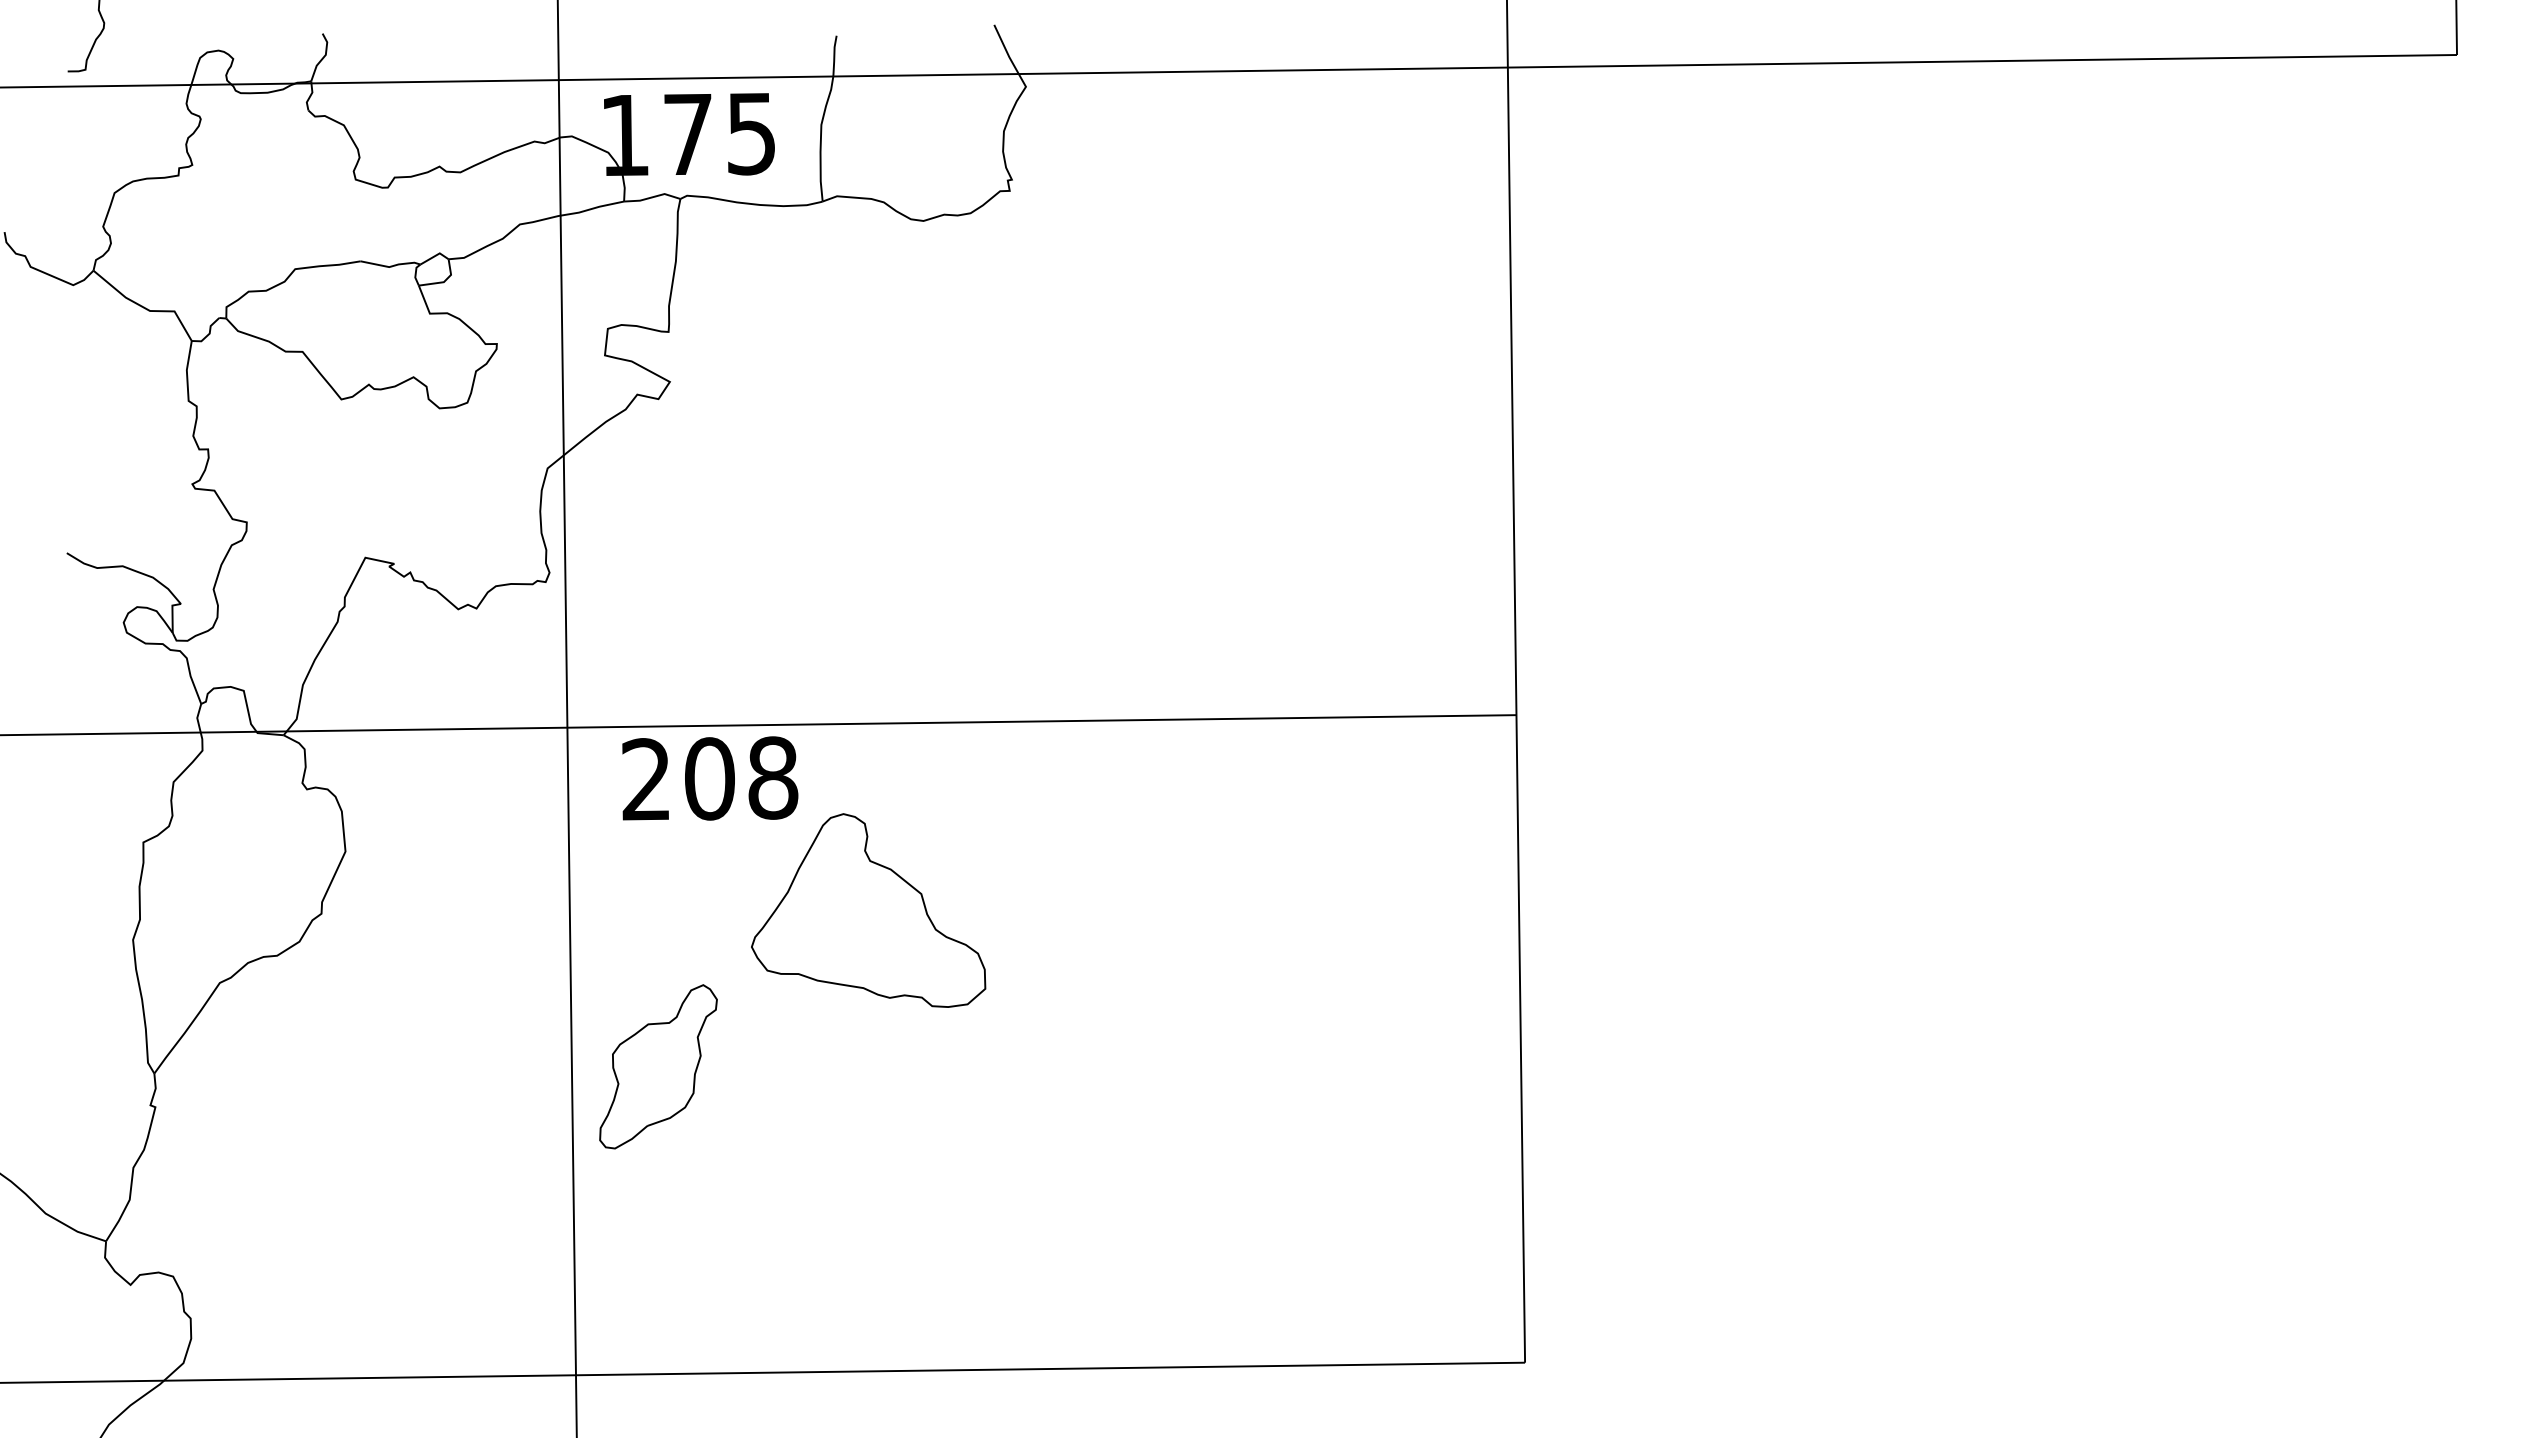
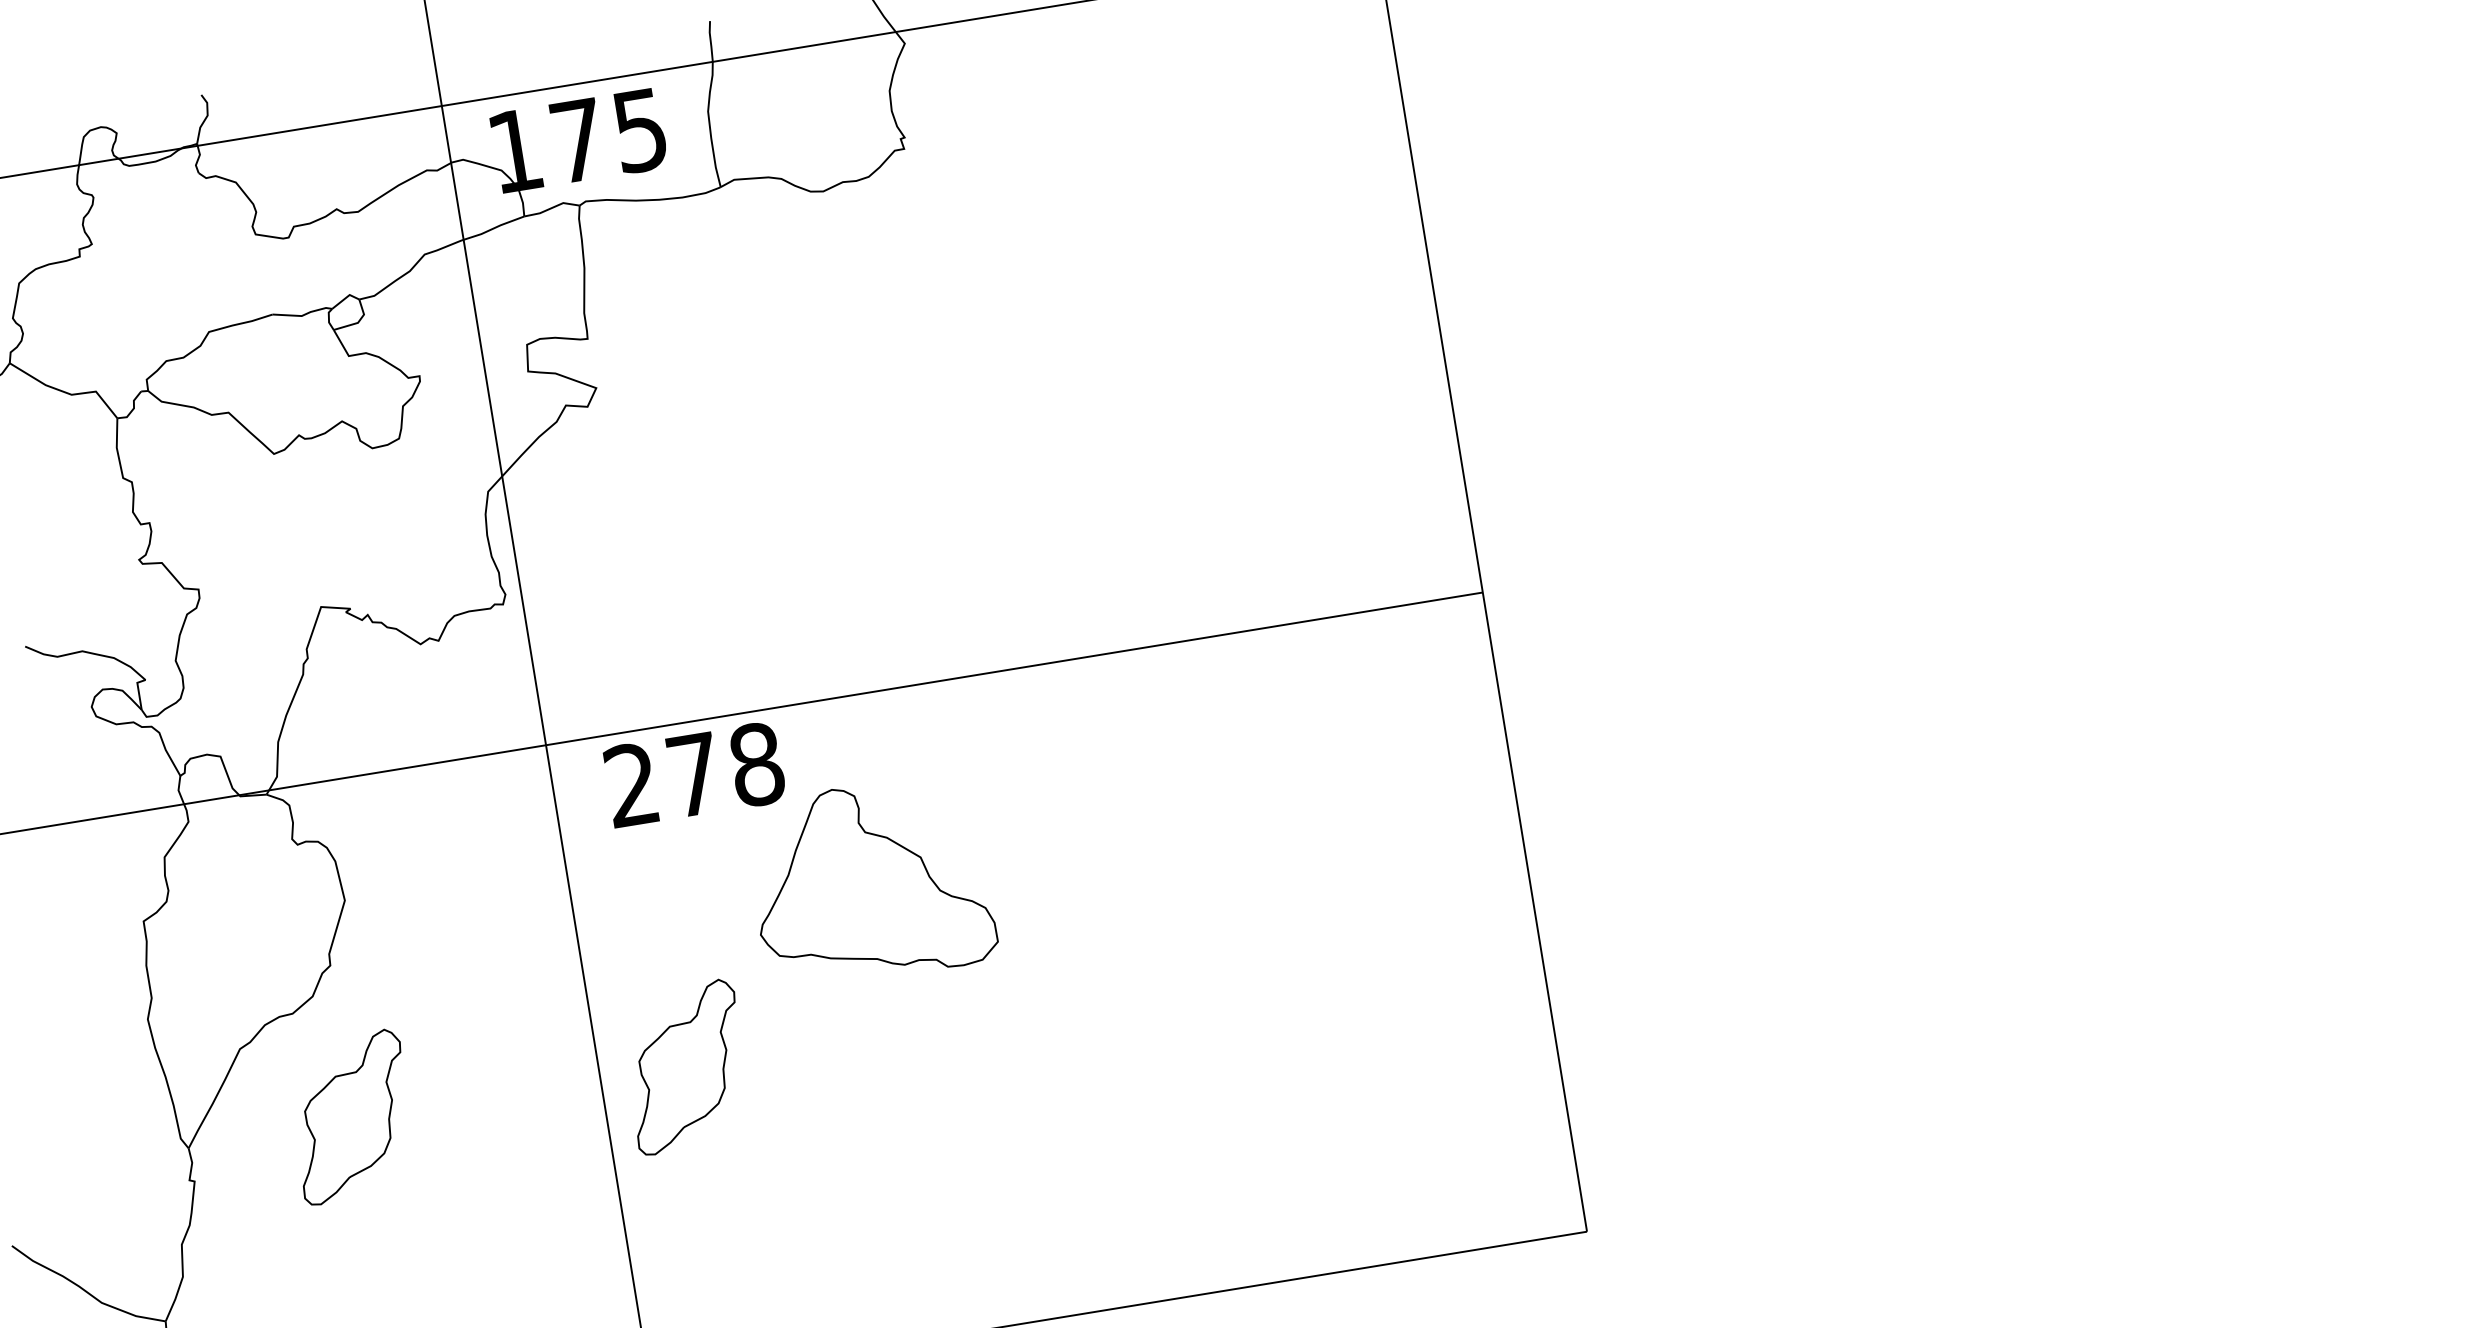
text: (709, 778) -> (694, 774), 208 -> 278
part: (320, 1066) -> (351, 1116), added

